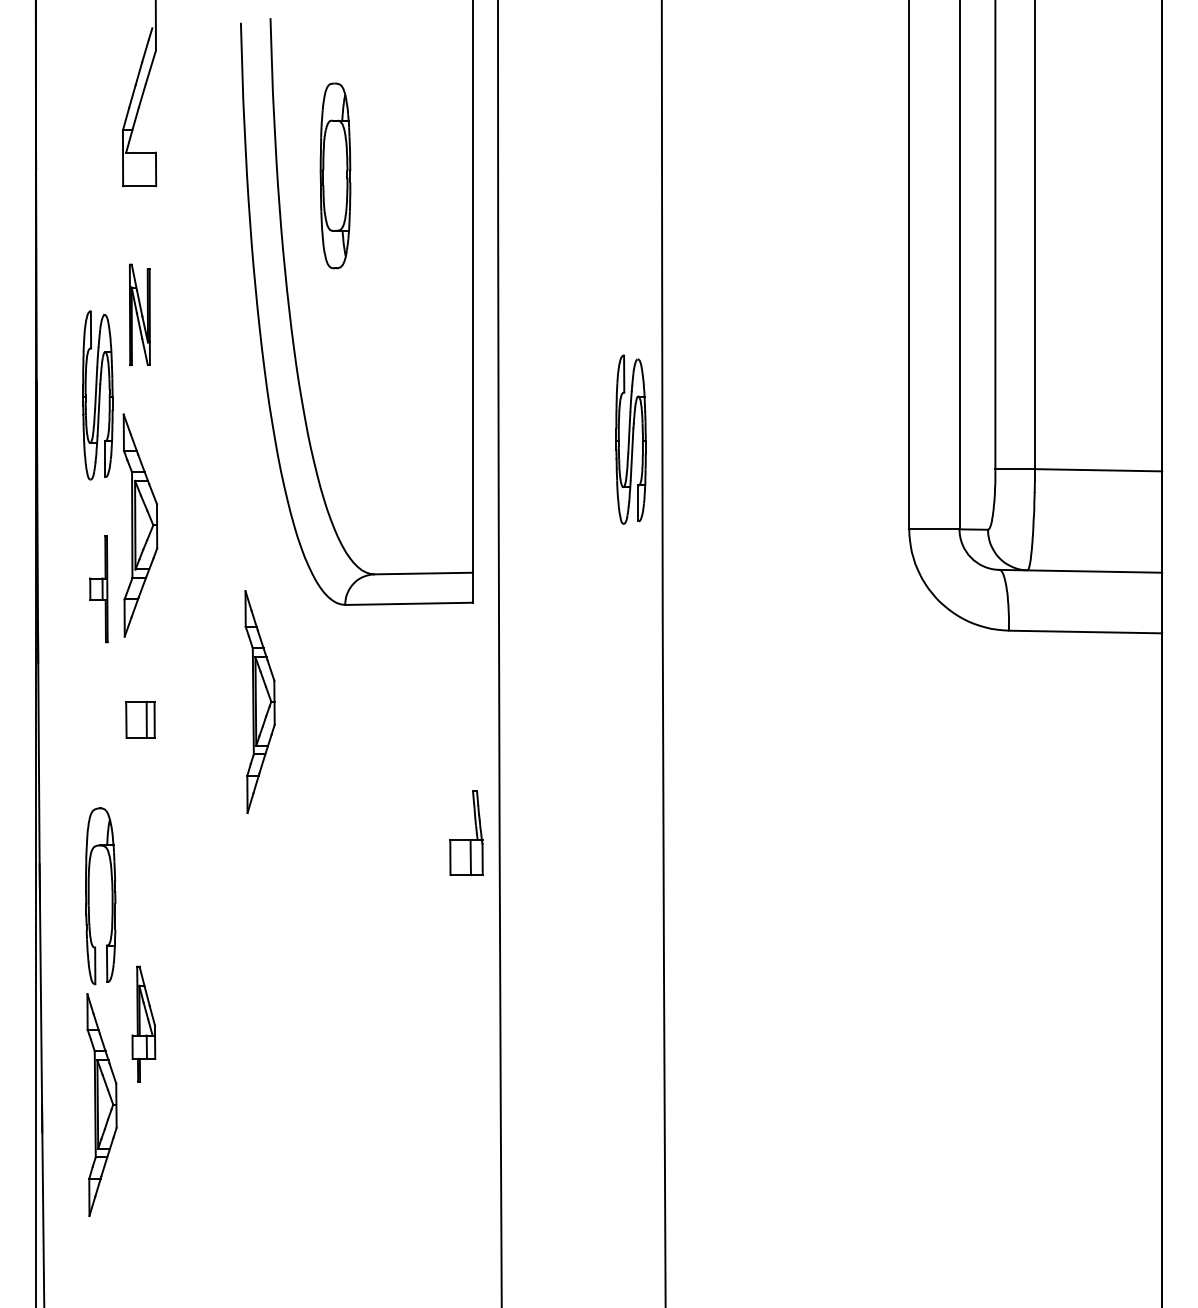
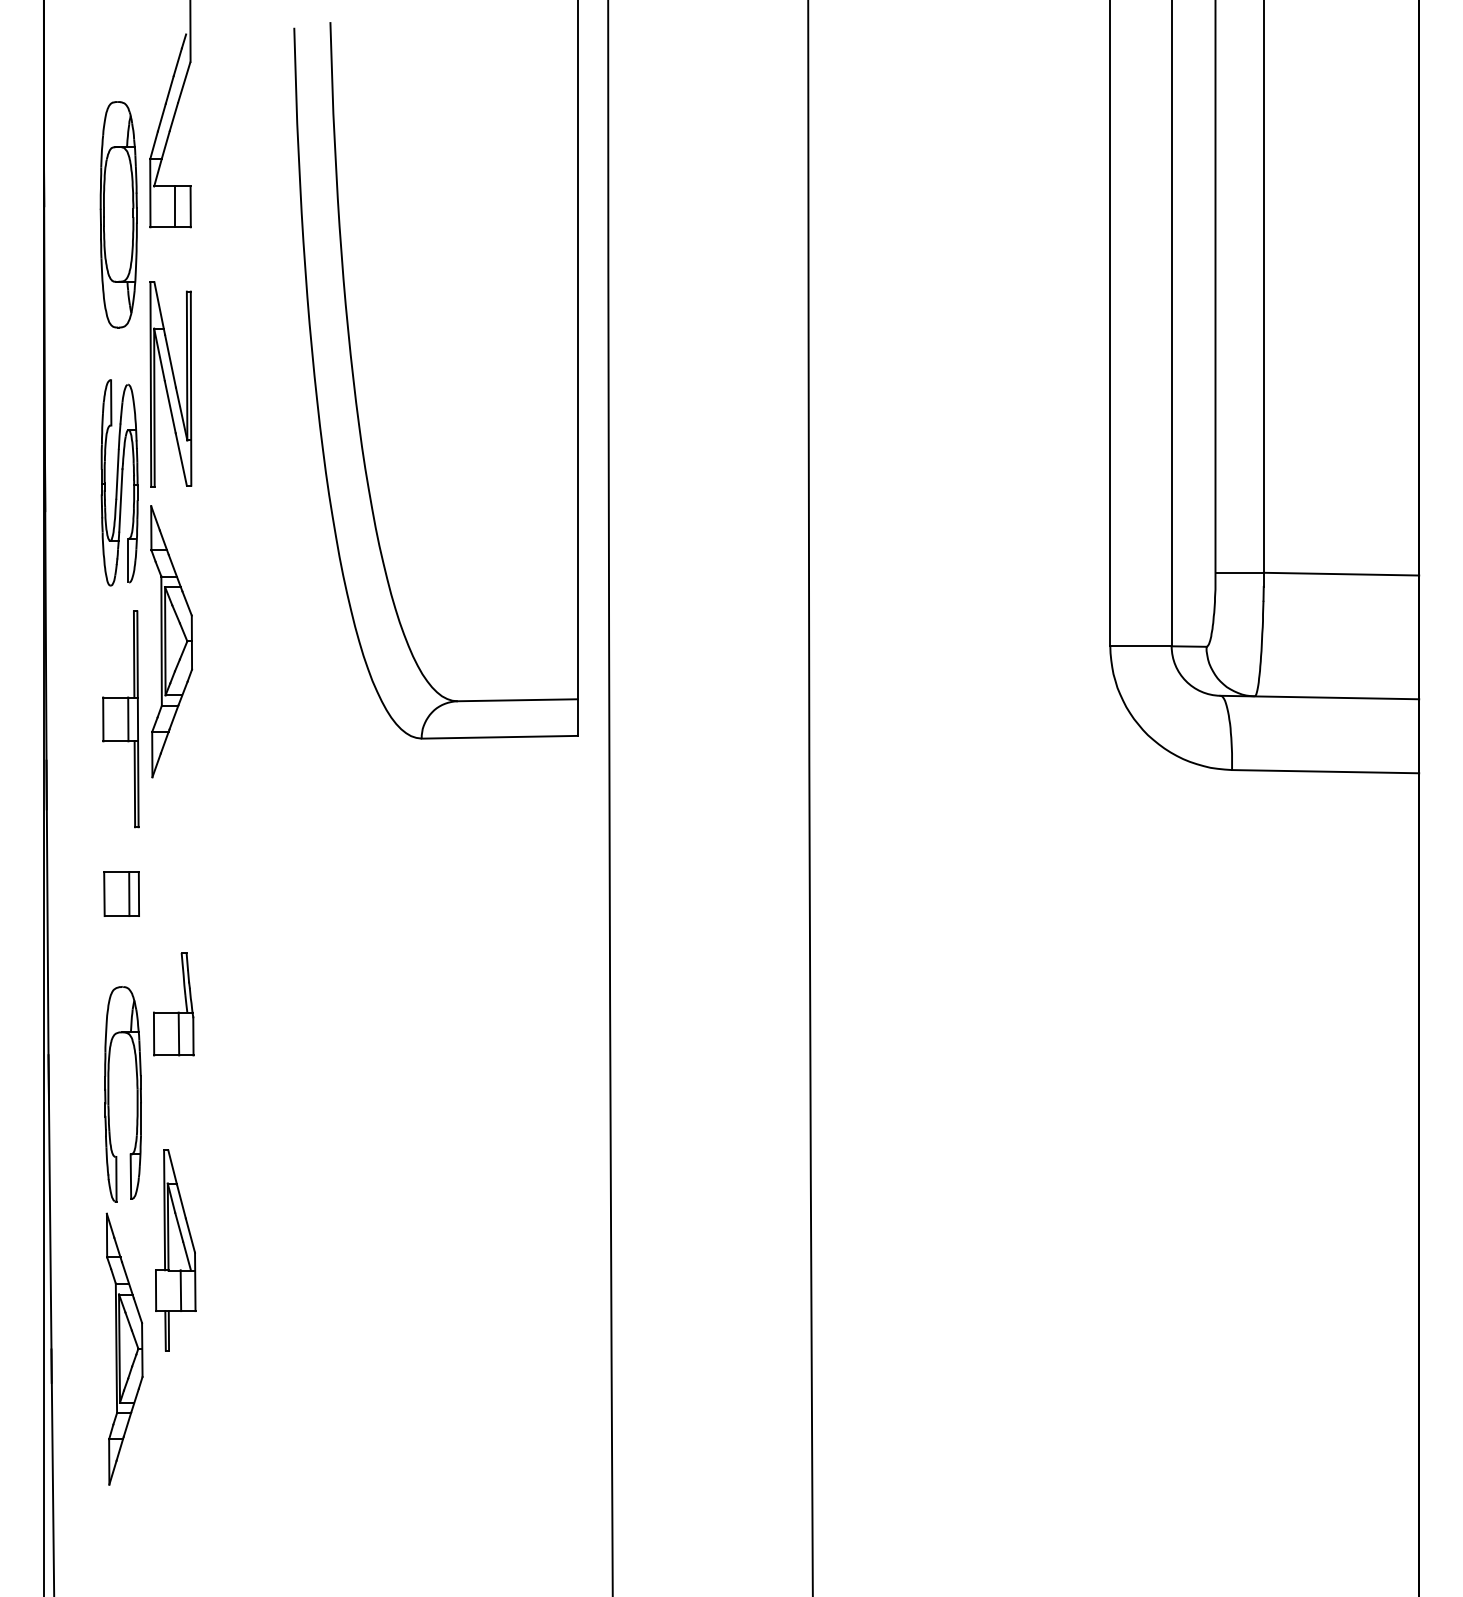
line: (143, 169) -> (175, 206), added
part: (335, 175) -> (118, 214), moved
part: (139, 314) -> (170, 384), size x1.67
part: (630, 439) -> (770, 536), removed
part: (98, 589) -> (120, 719), size x1.67
part: (259, 701) -> (317, 856), removed
part: (140, 719) -> (121, 893), moved
part: (466, 839) -> (173, 1012), moved
part: (143, 1024) -> (175, 1250), size x1.43

